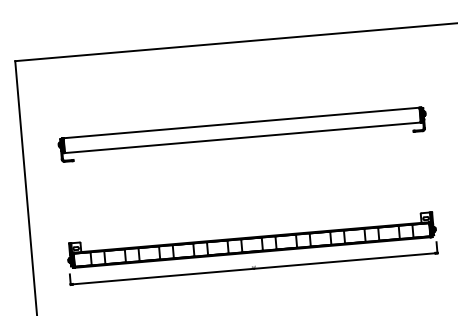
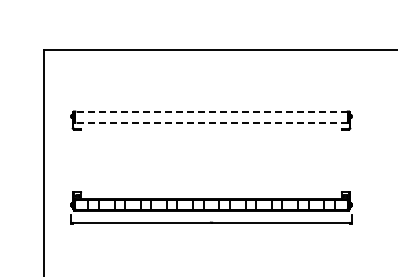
line: (241, 122) -> (211, 111), solid -> dashed
line: (242, 137) -> (211, 122), solid -> dashed

